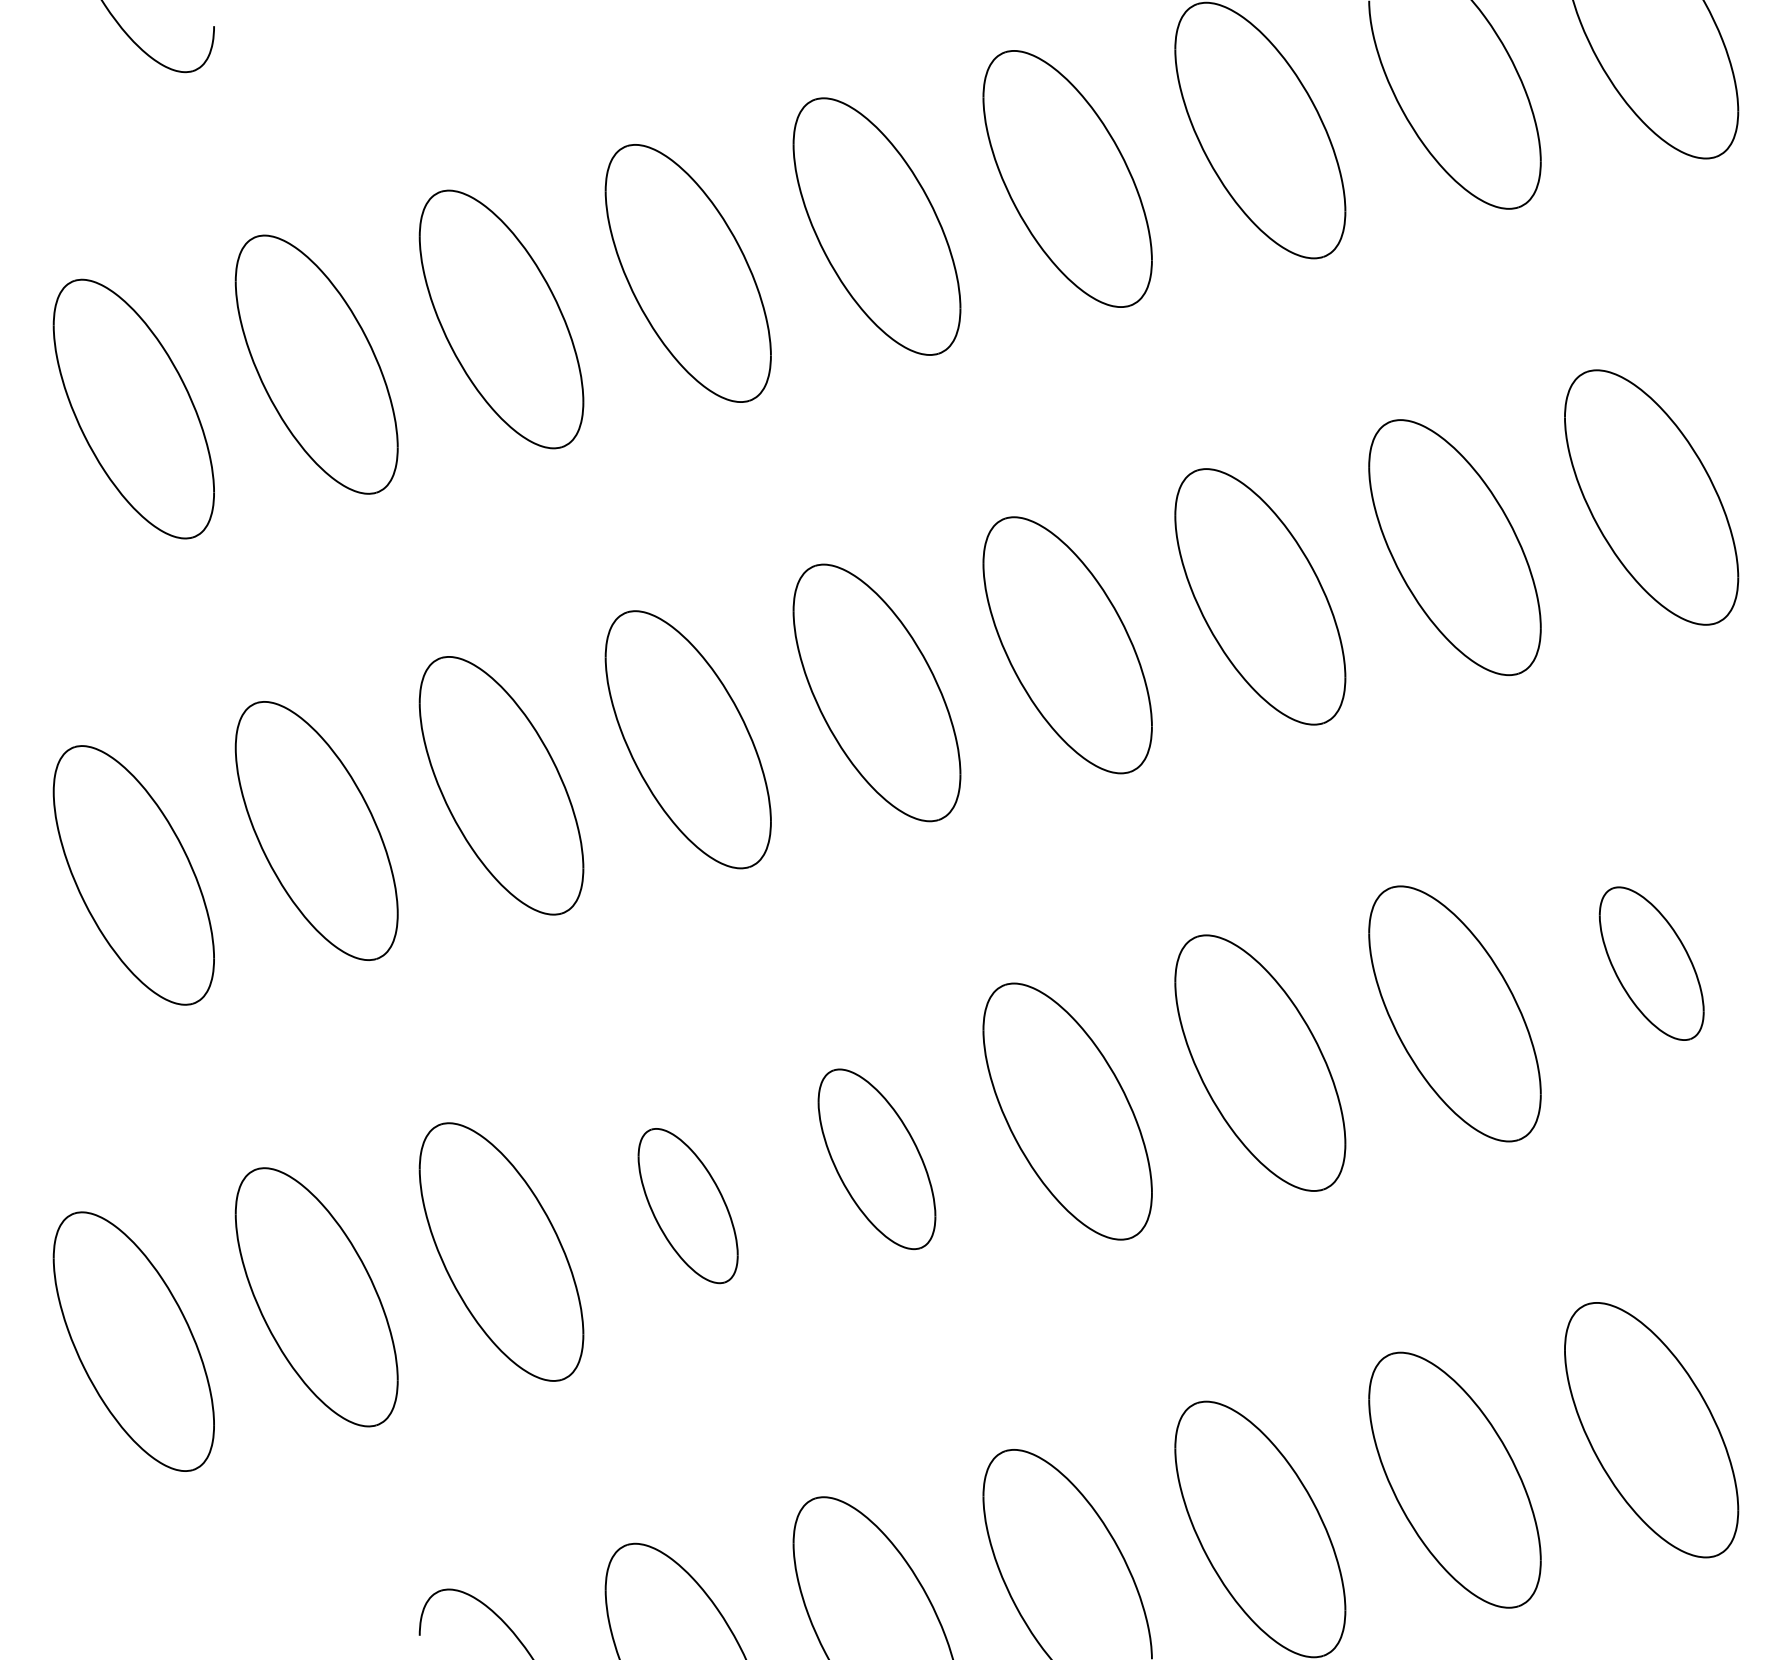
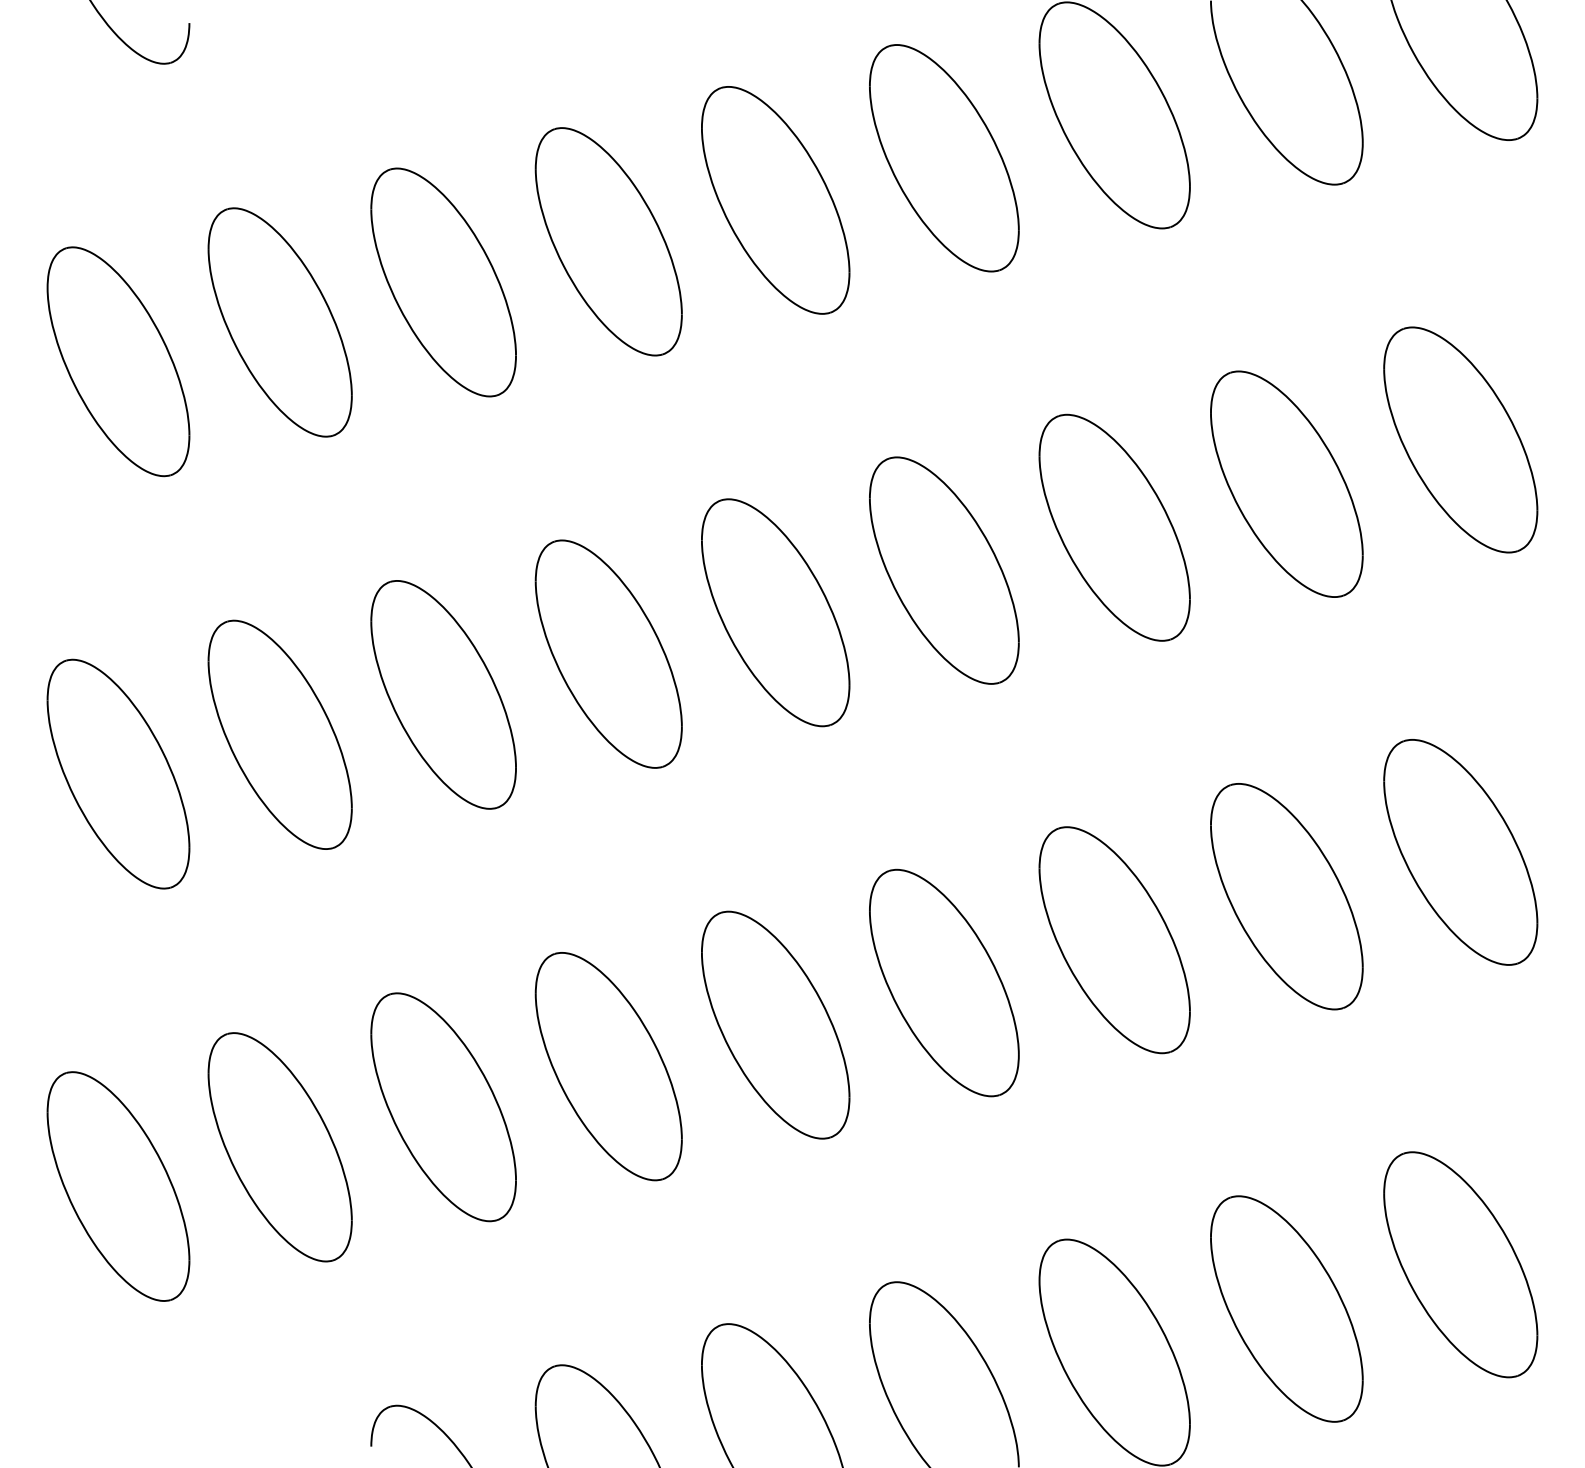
part: (1651, 963) -> (1460, 852), size x1.67
part: (876, 1159) -> (775, 1025), size x1.43
part: (687, 1205) -> (608, 1066), size x1.67

